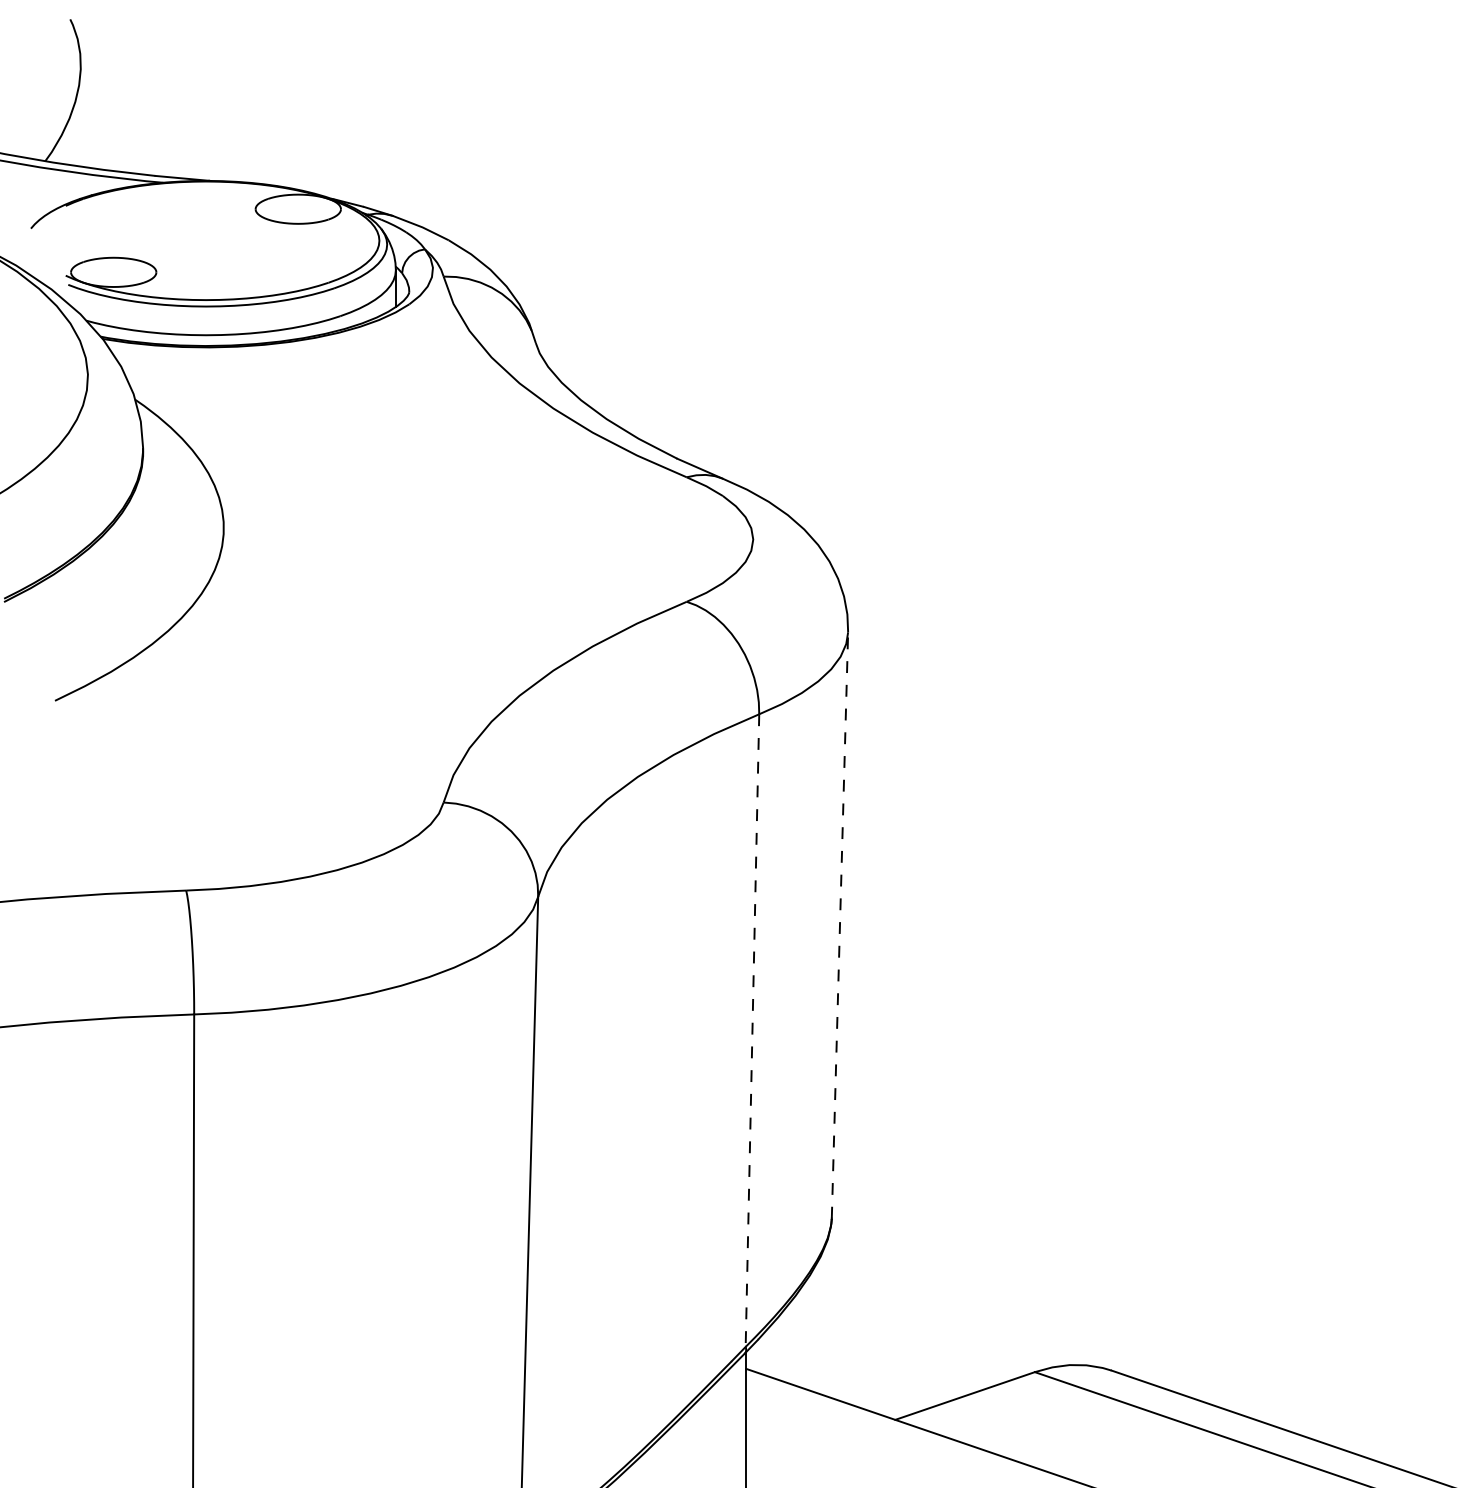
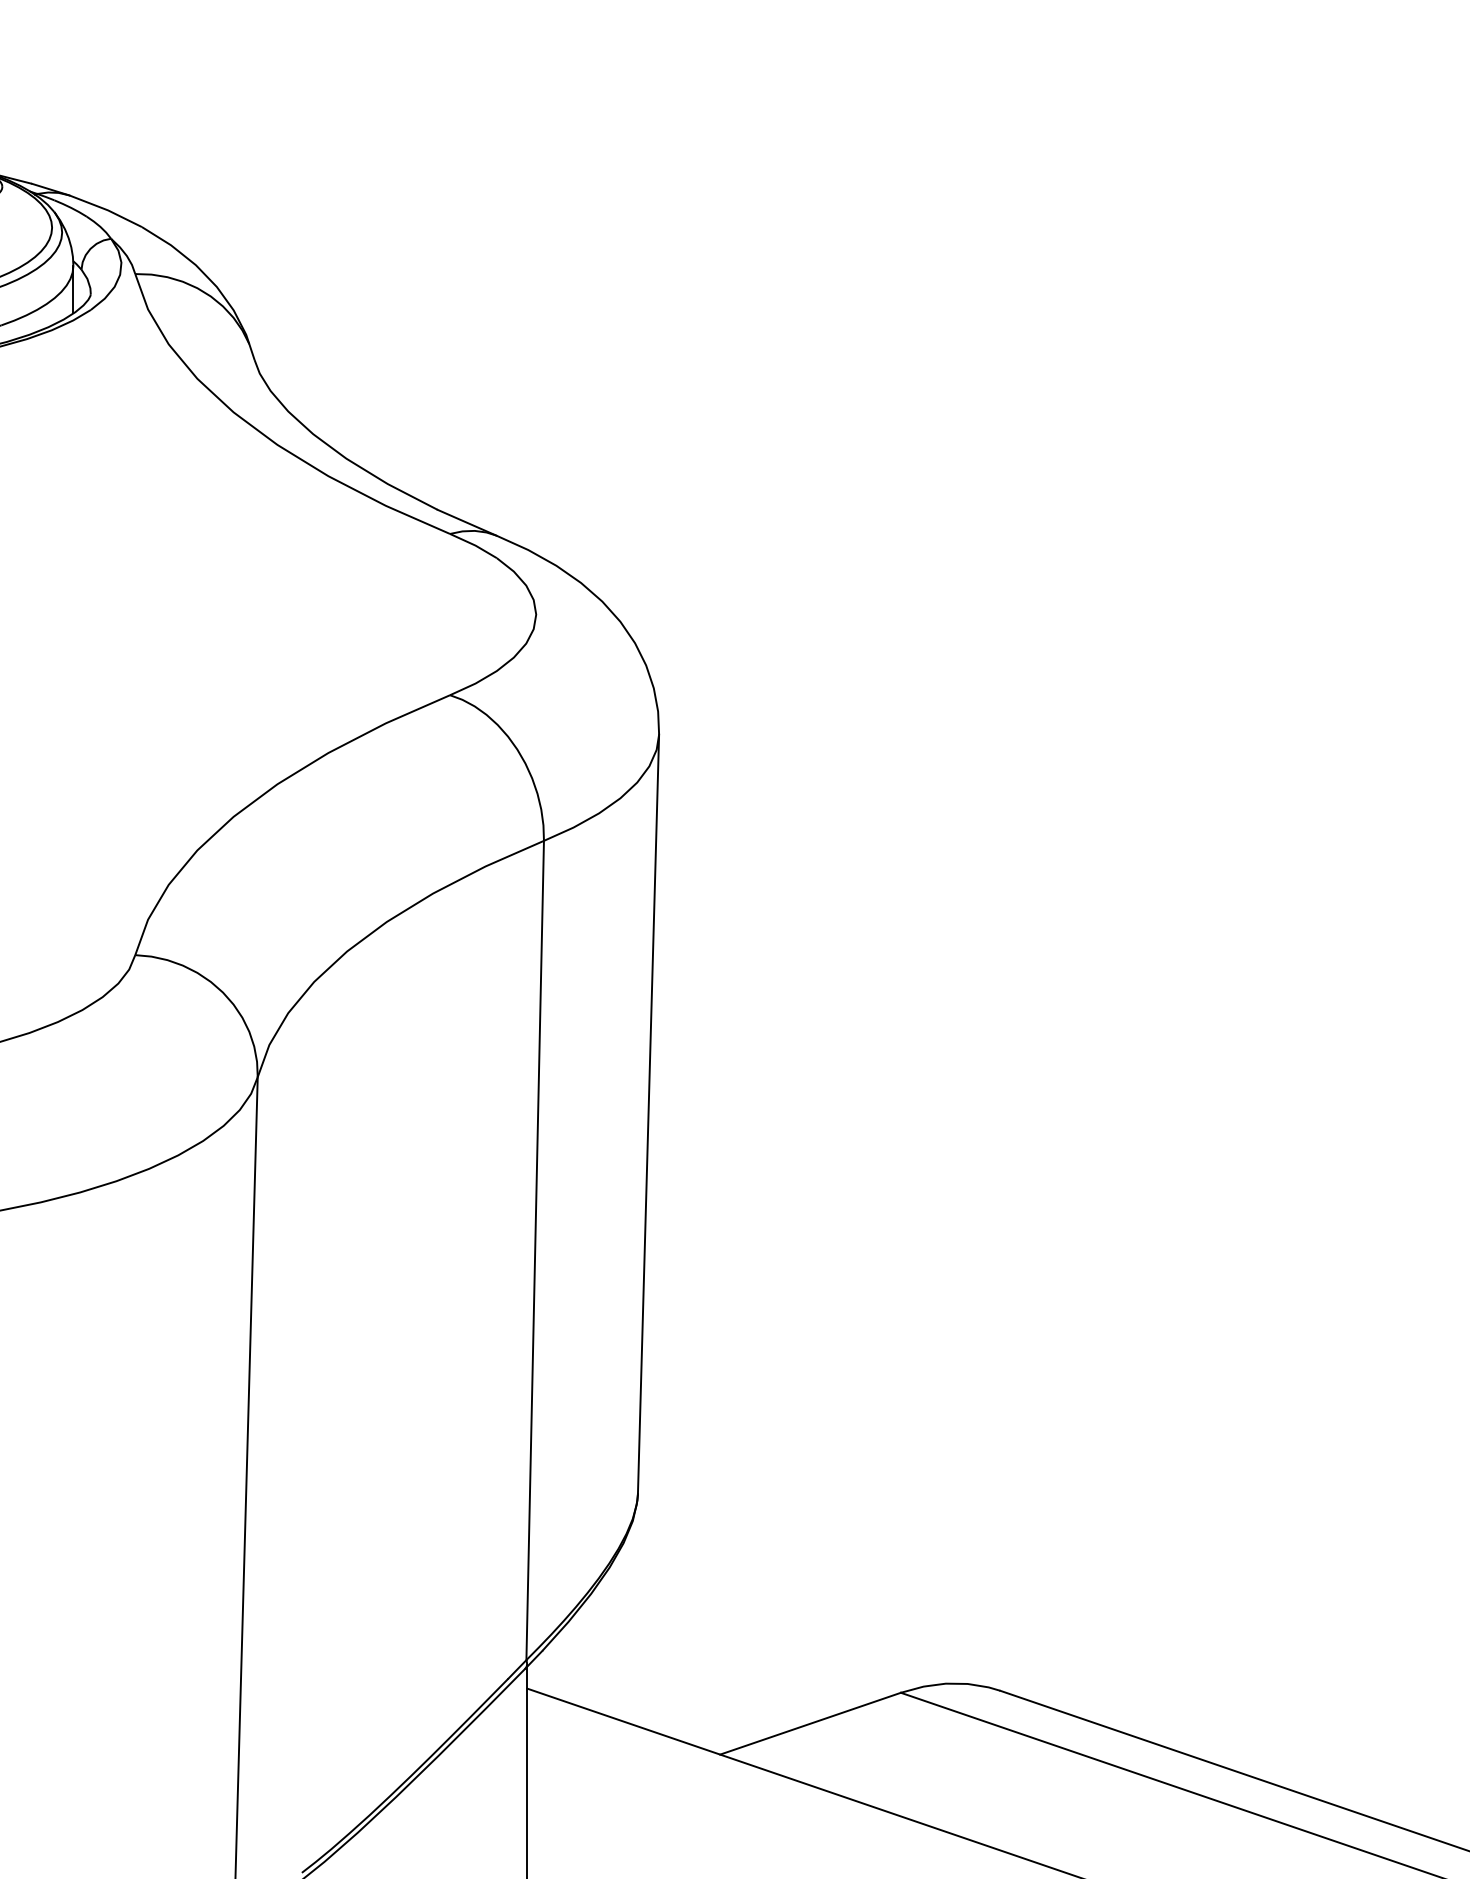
line: (839, 924) -> (647, 1113), dashed -> solid
line: (752, 1031) -> (535, 1251), dashed -> solid

